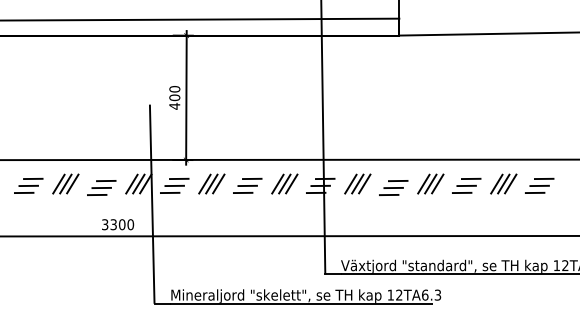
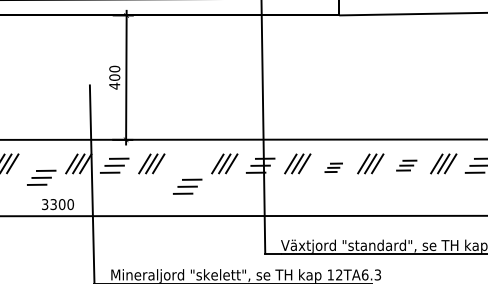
part: (247, 185) -> (187, 186), moved
part: (466, 185) -> (406, 165), size x0.7
part: (101, 187) -> (41, 177), moved
part: (393, 187) -> (333, 167), size x0.6

